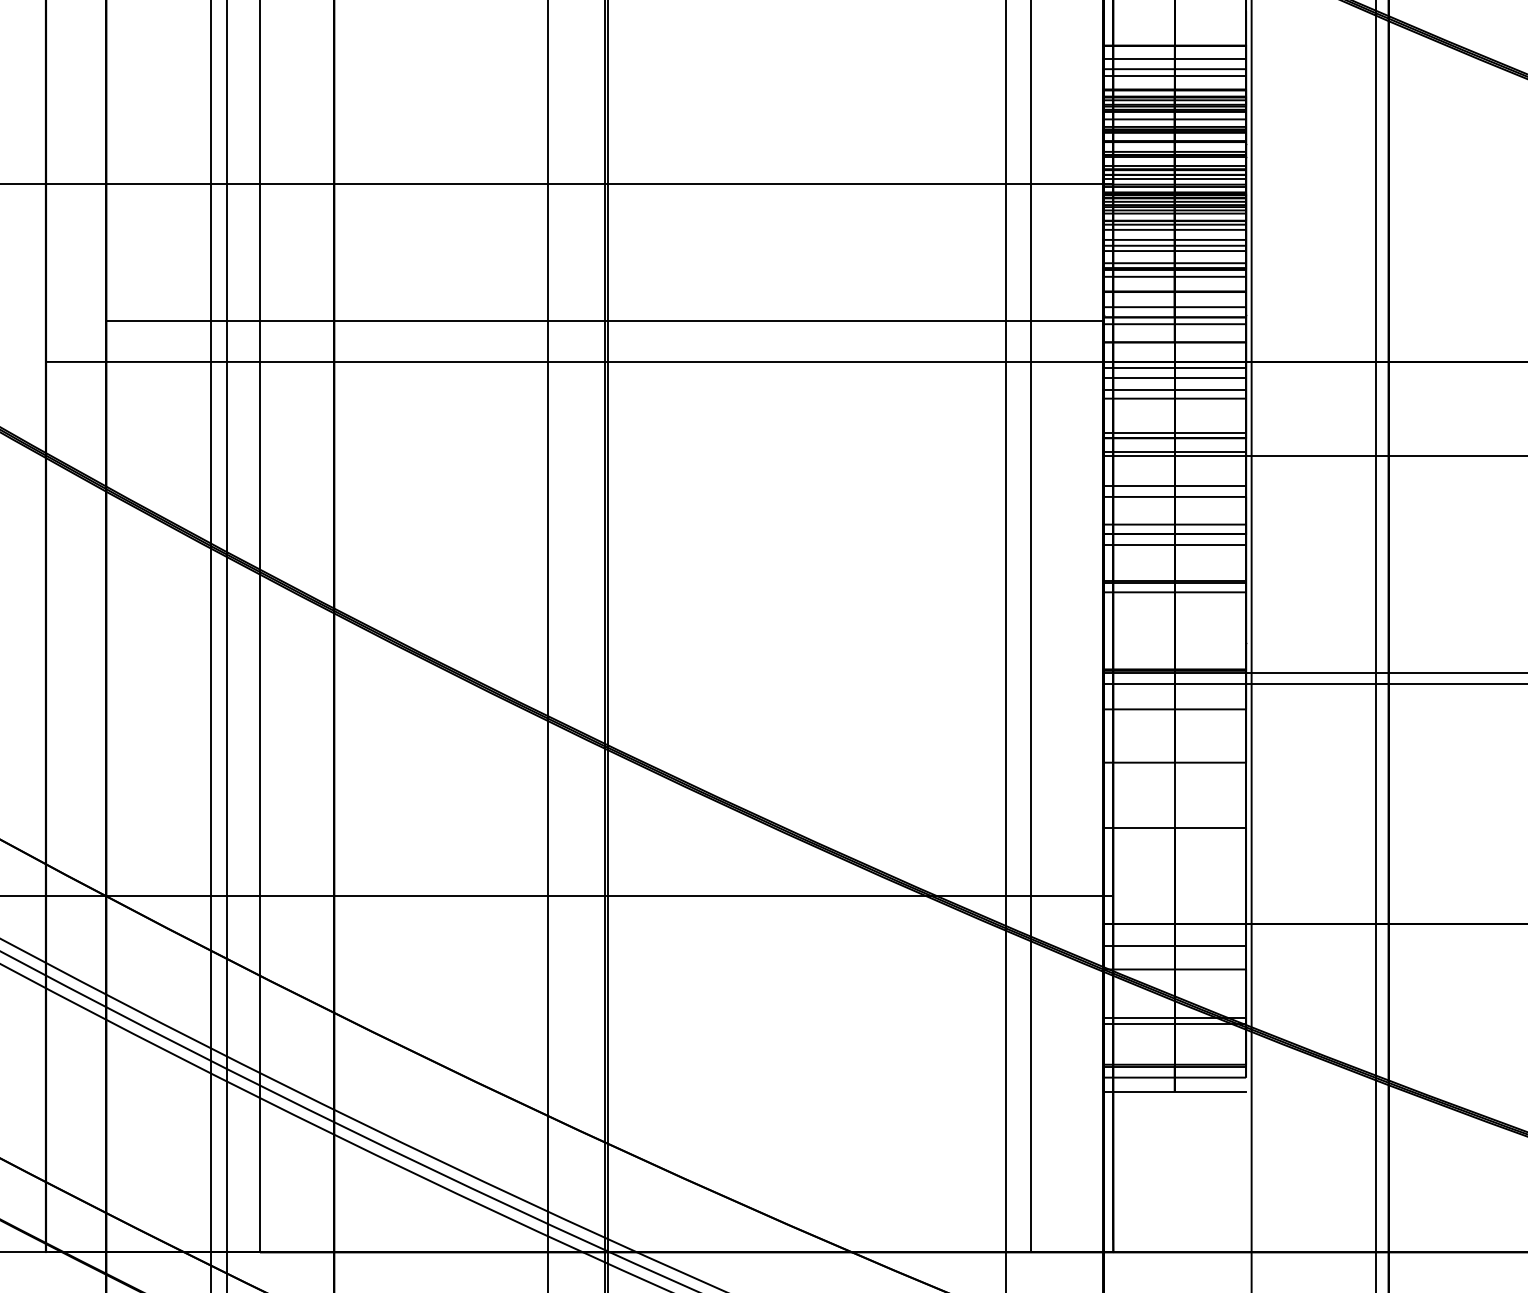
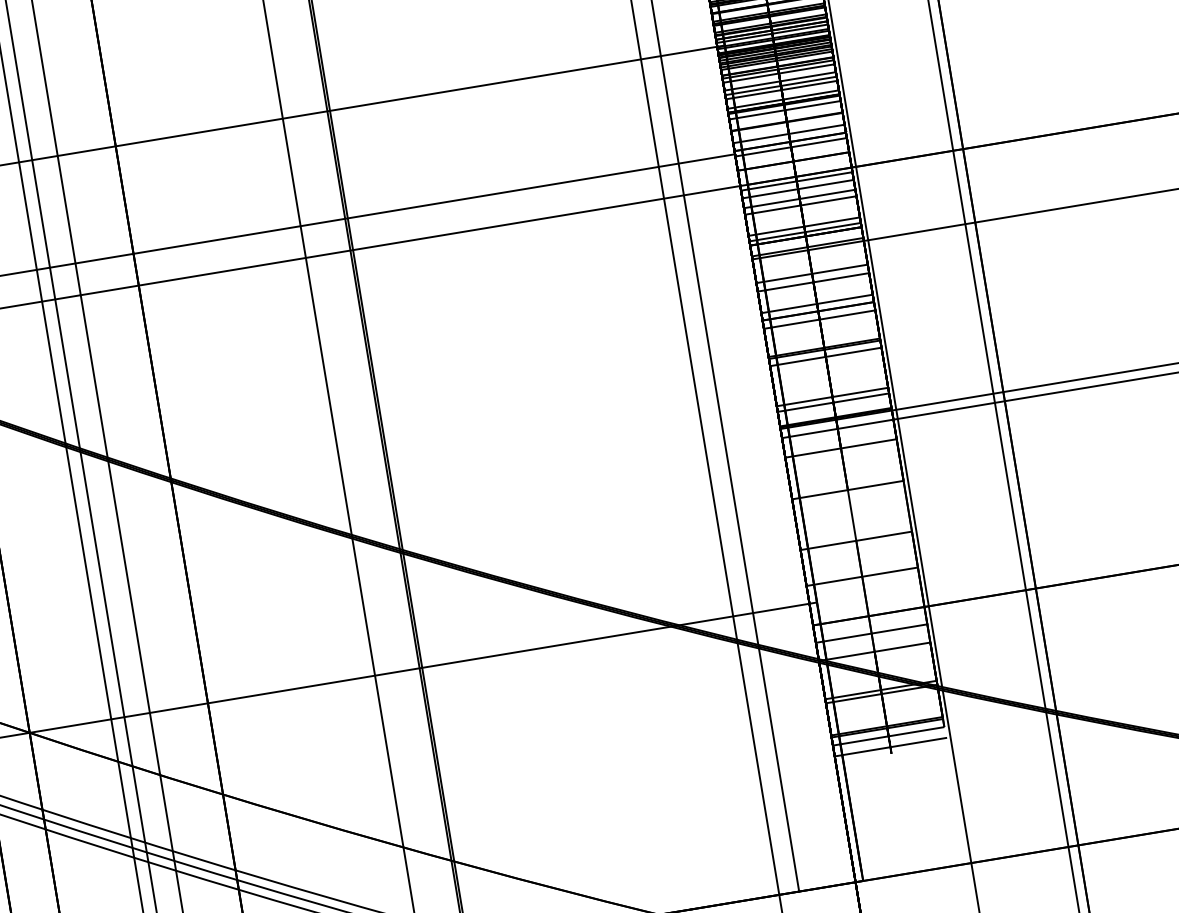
line: (1174, 425) -> (804, 226), added
line: (1174, 643) -> (832, 396), added
line: (1174, 650) -> (833, 402), added
line: (1174, 873) -> (862, 576), added

